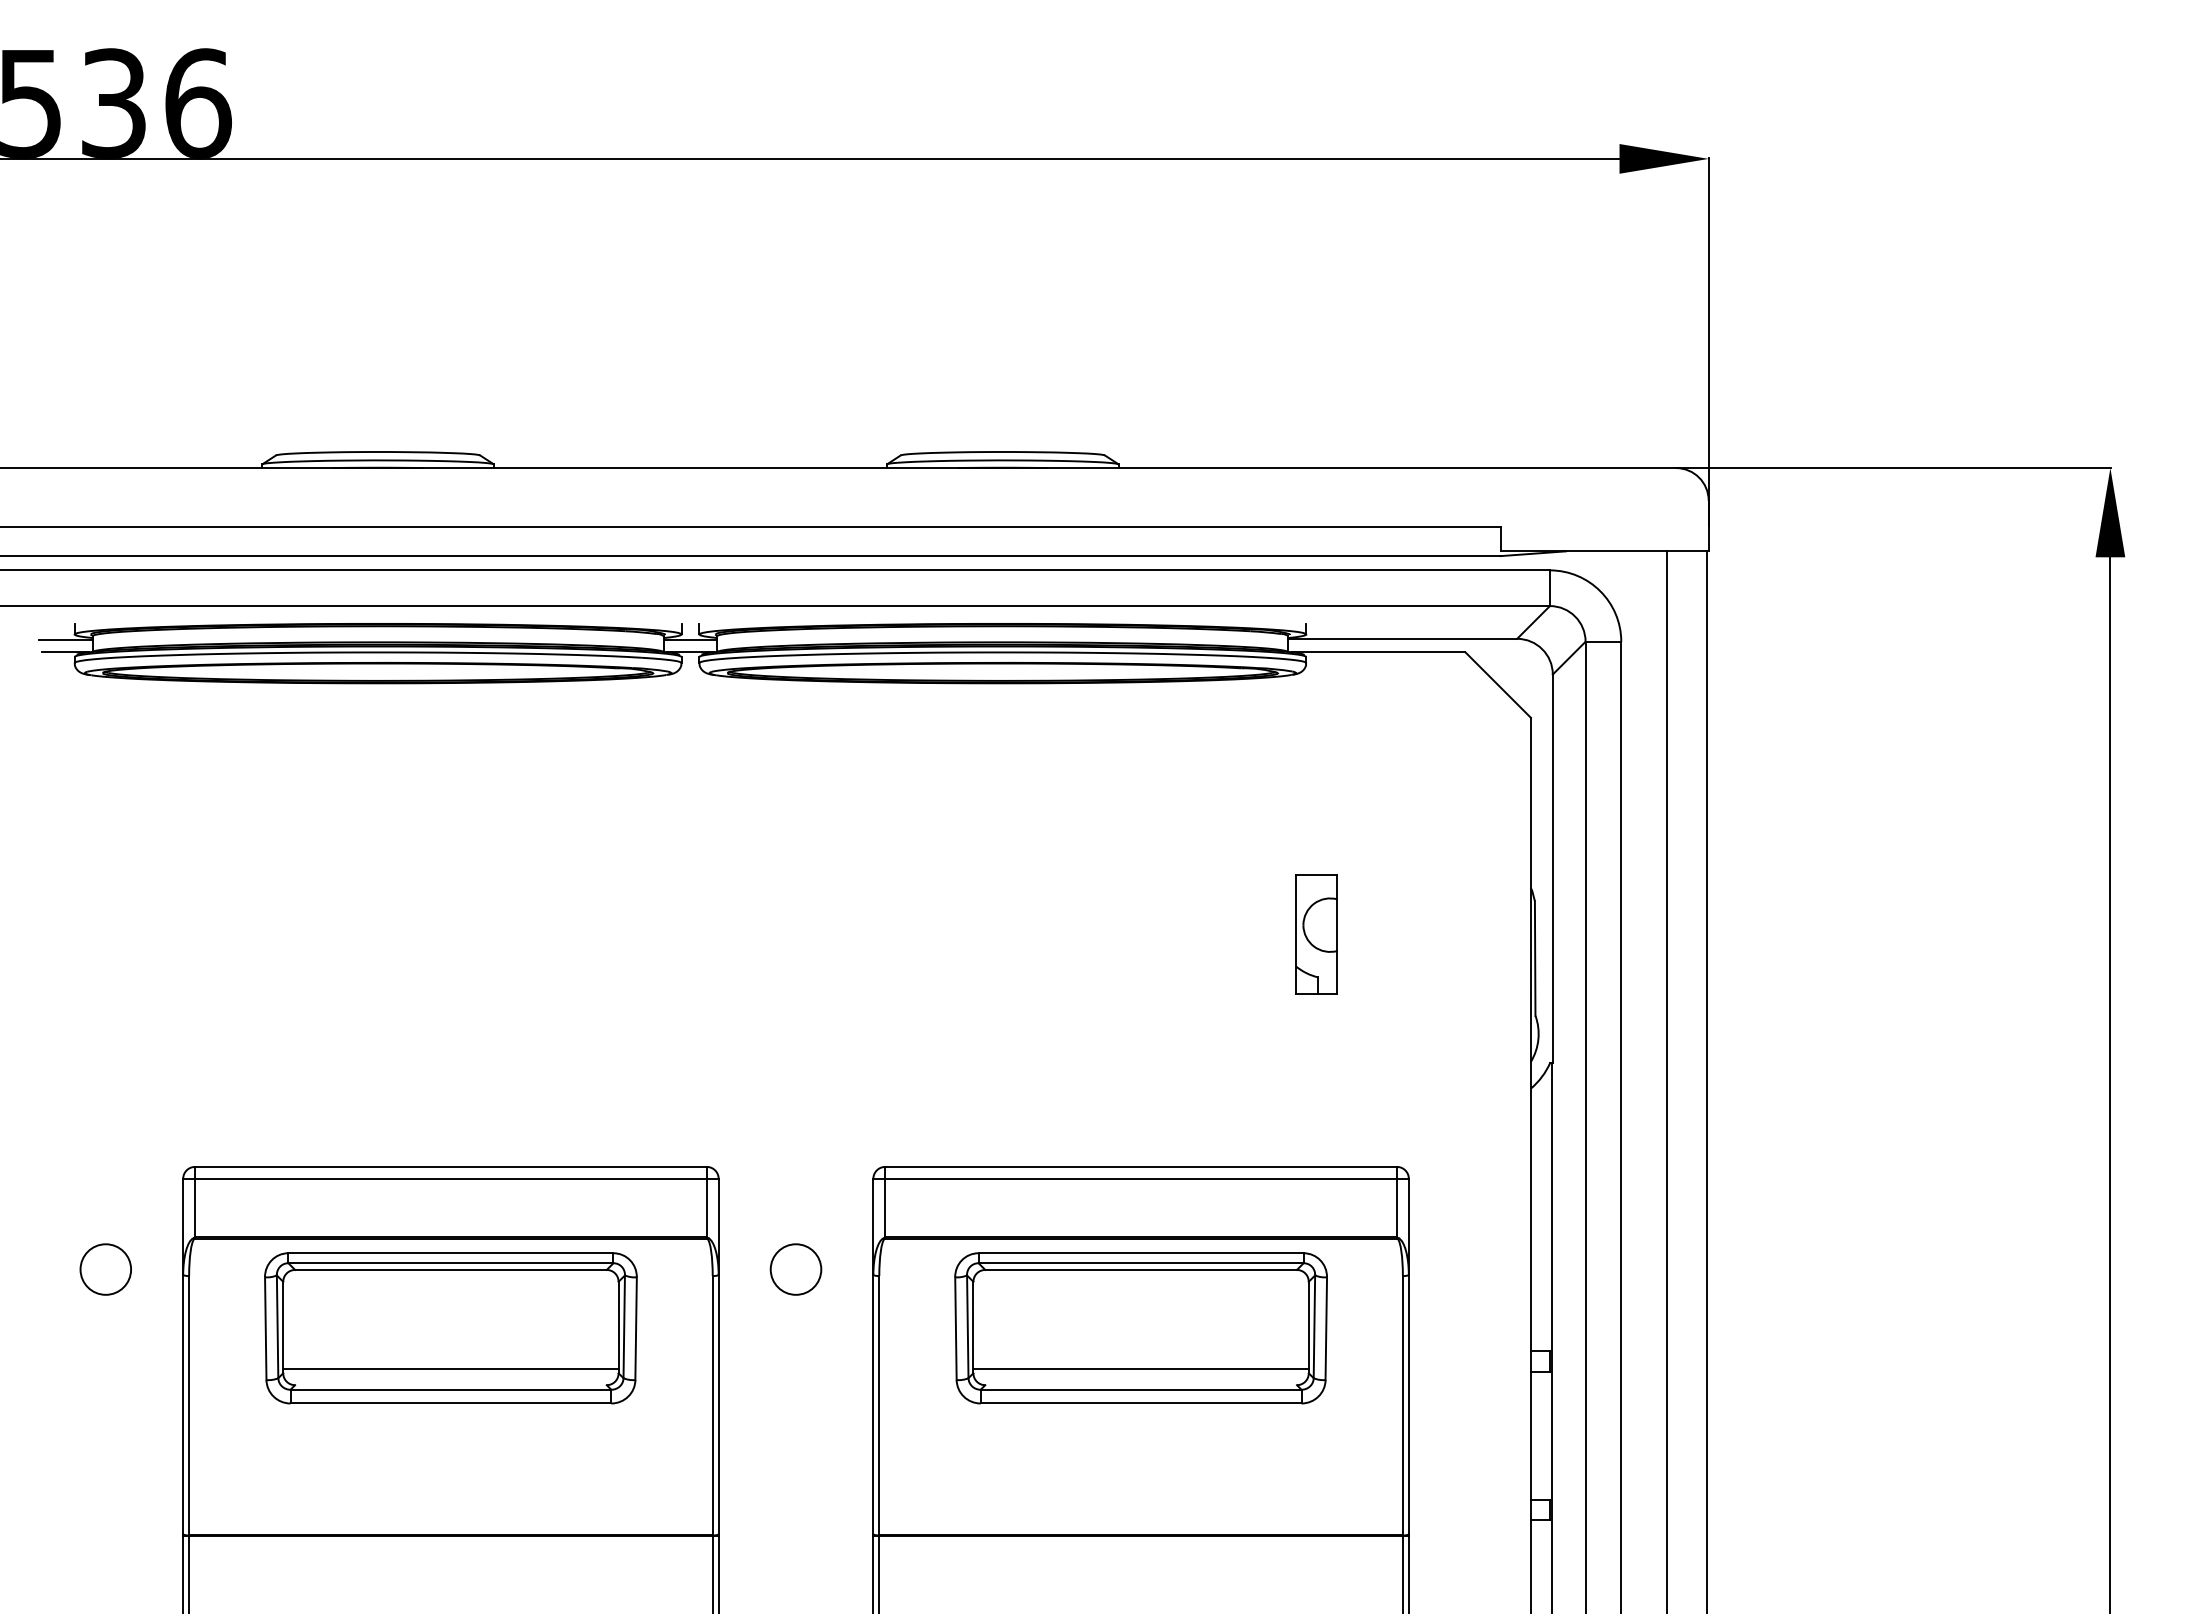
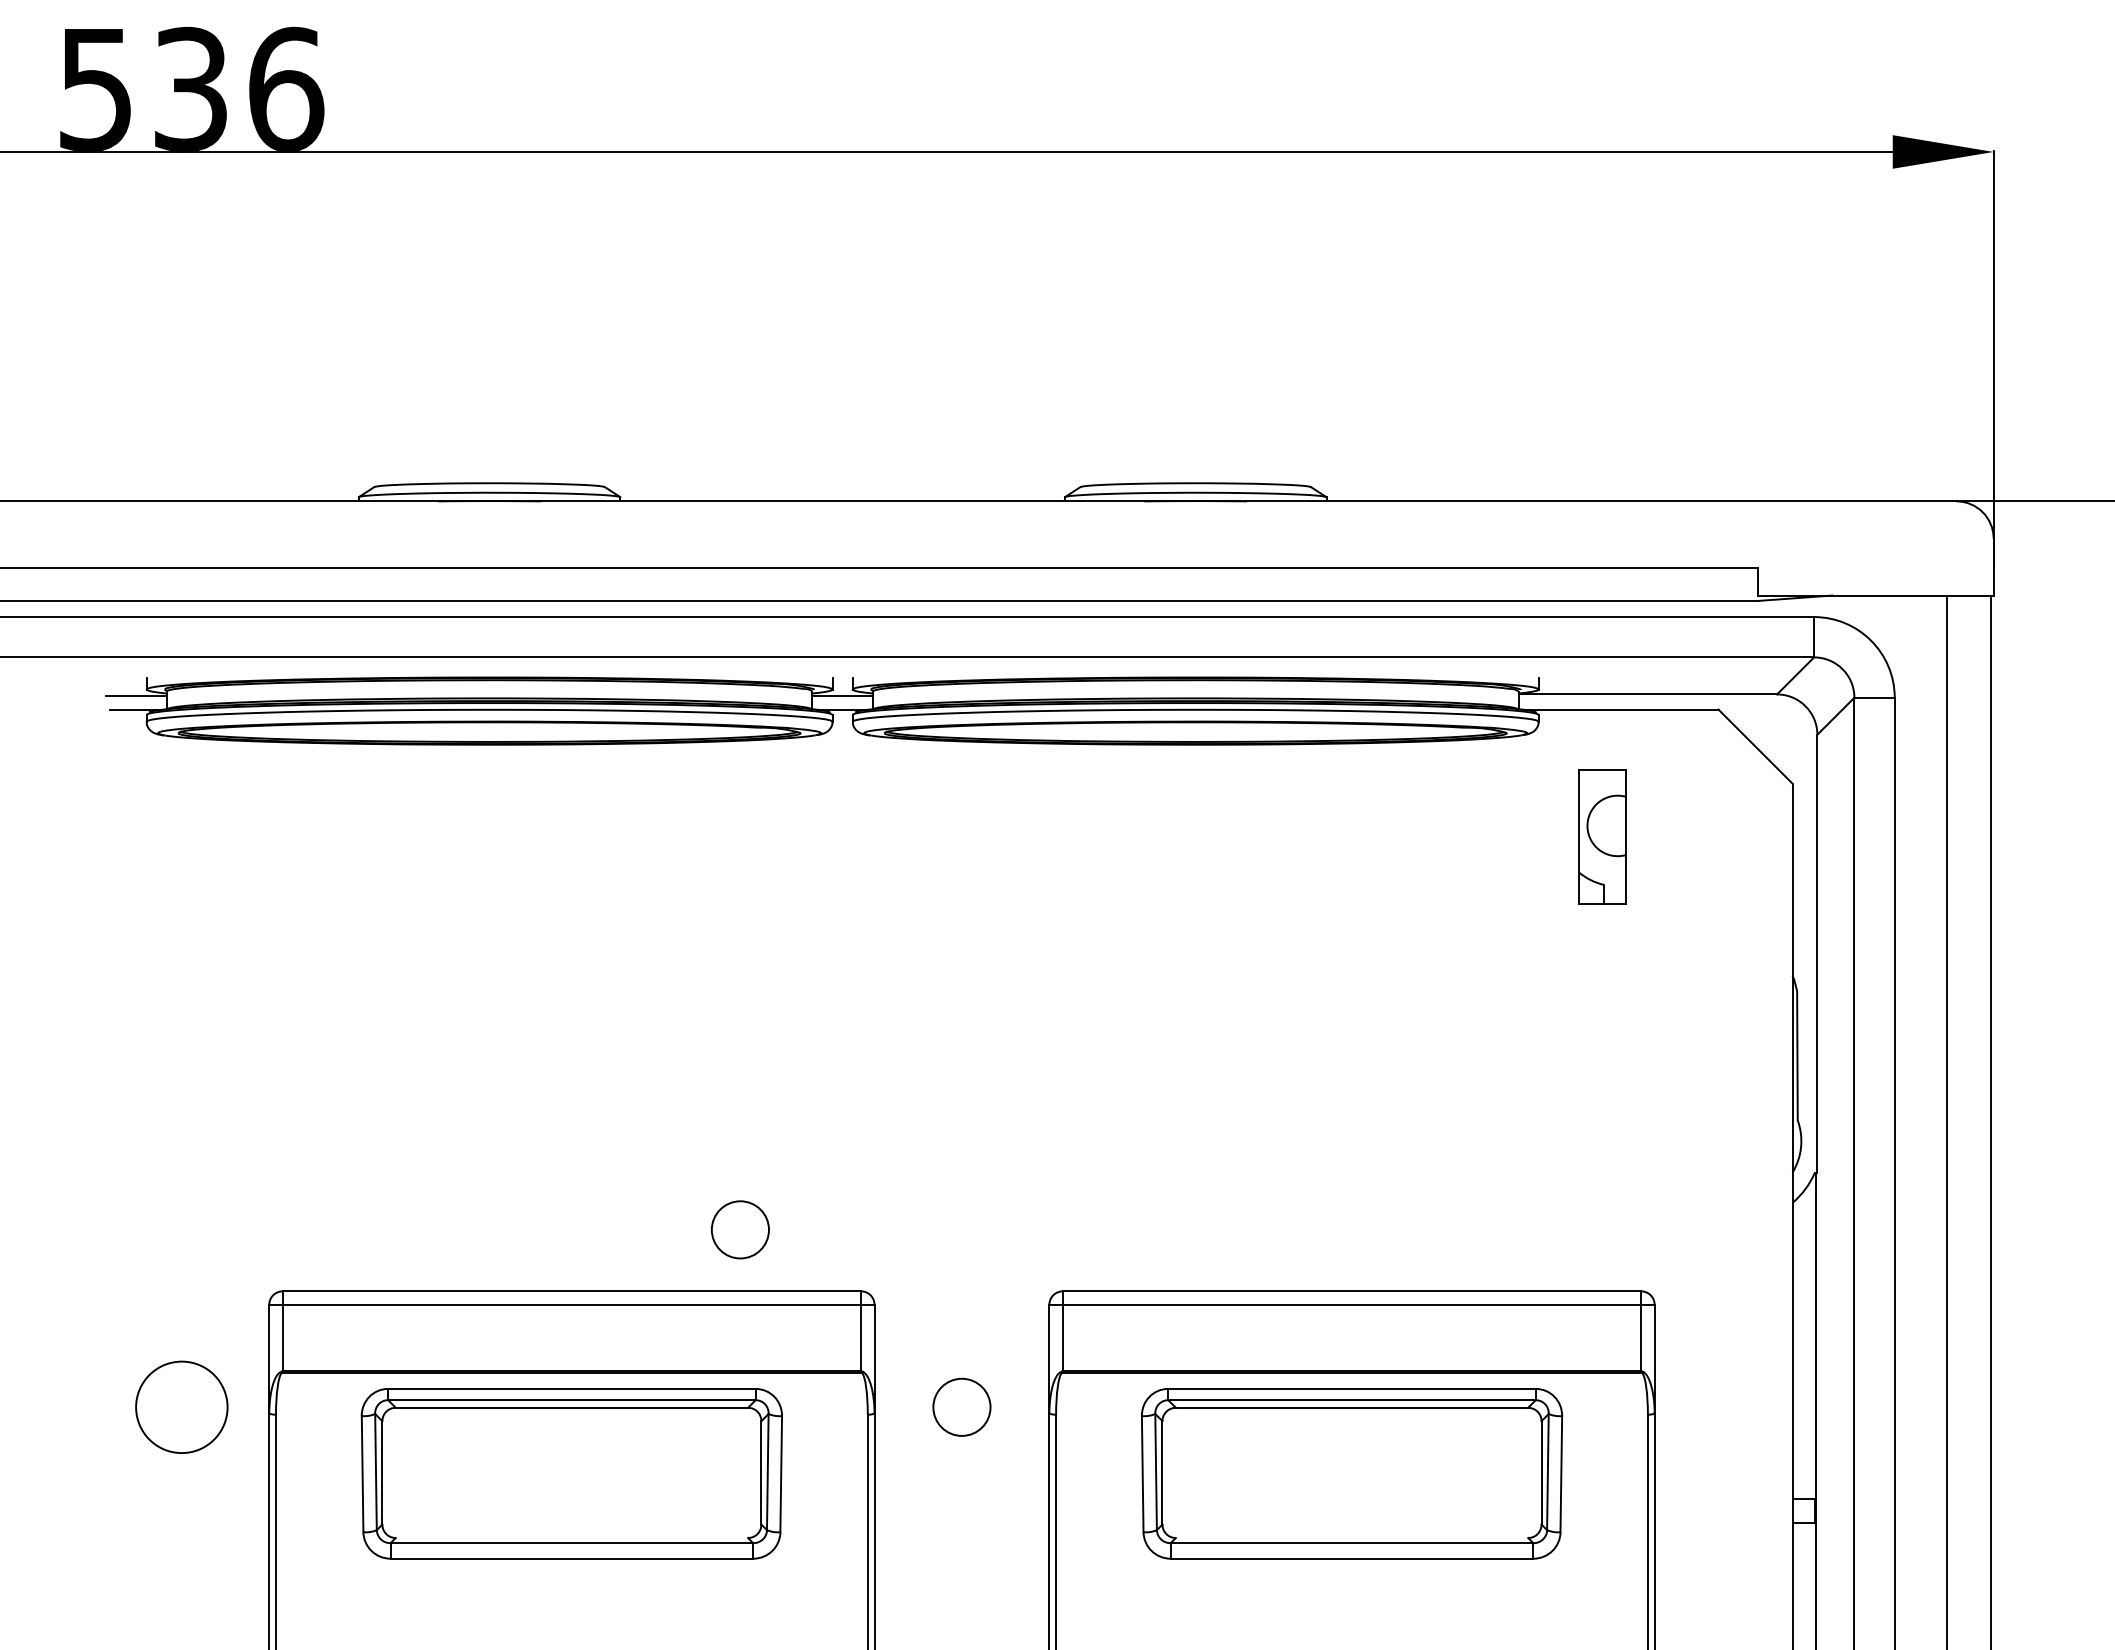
part: (1316, 934) -> (1602, 836), moved
circle: (599, 1112) -> (739, 1229), added
circle: (105, 1269) -> (181, 1407), size x1.6
line: (450, 1368) -> (571, 1519), removed
line: (1140, 1368) -> (1351, 1519), removed

